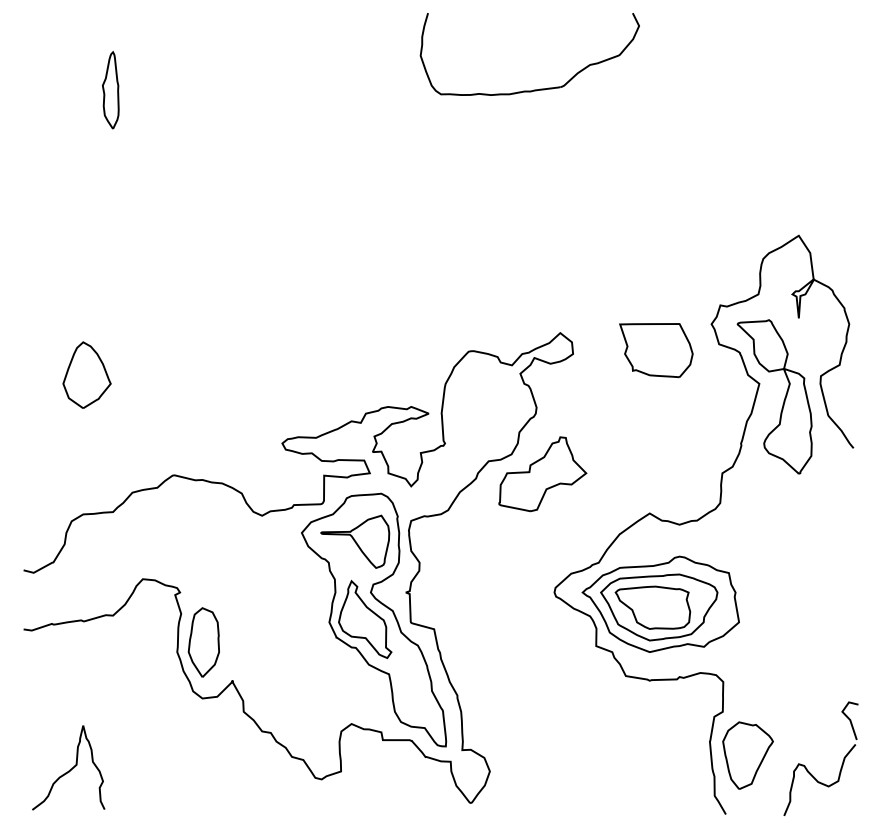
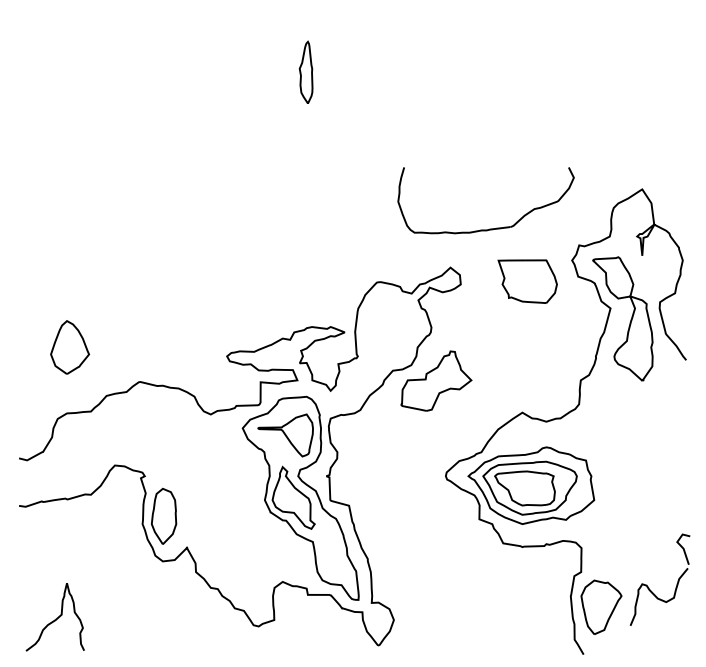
part: (109, 89) -> (305, 71), moved
part: (534, 89) -> (489, 228), moved
part: (86, 375) -> (69, 347), moved
part: (806, 767) -> (648, 586), moved

